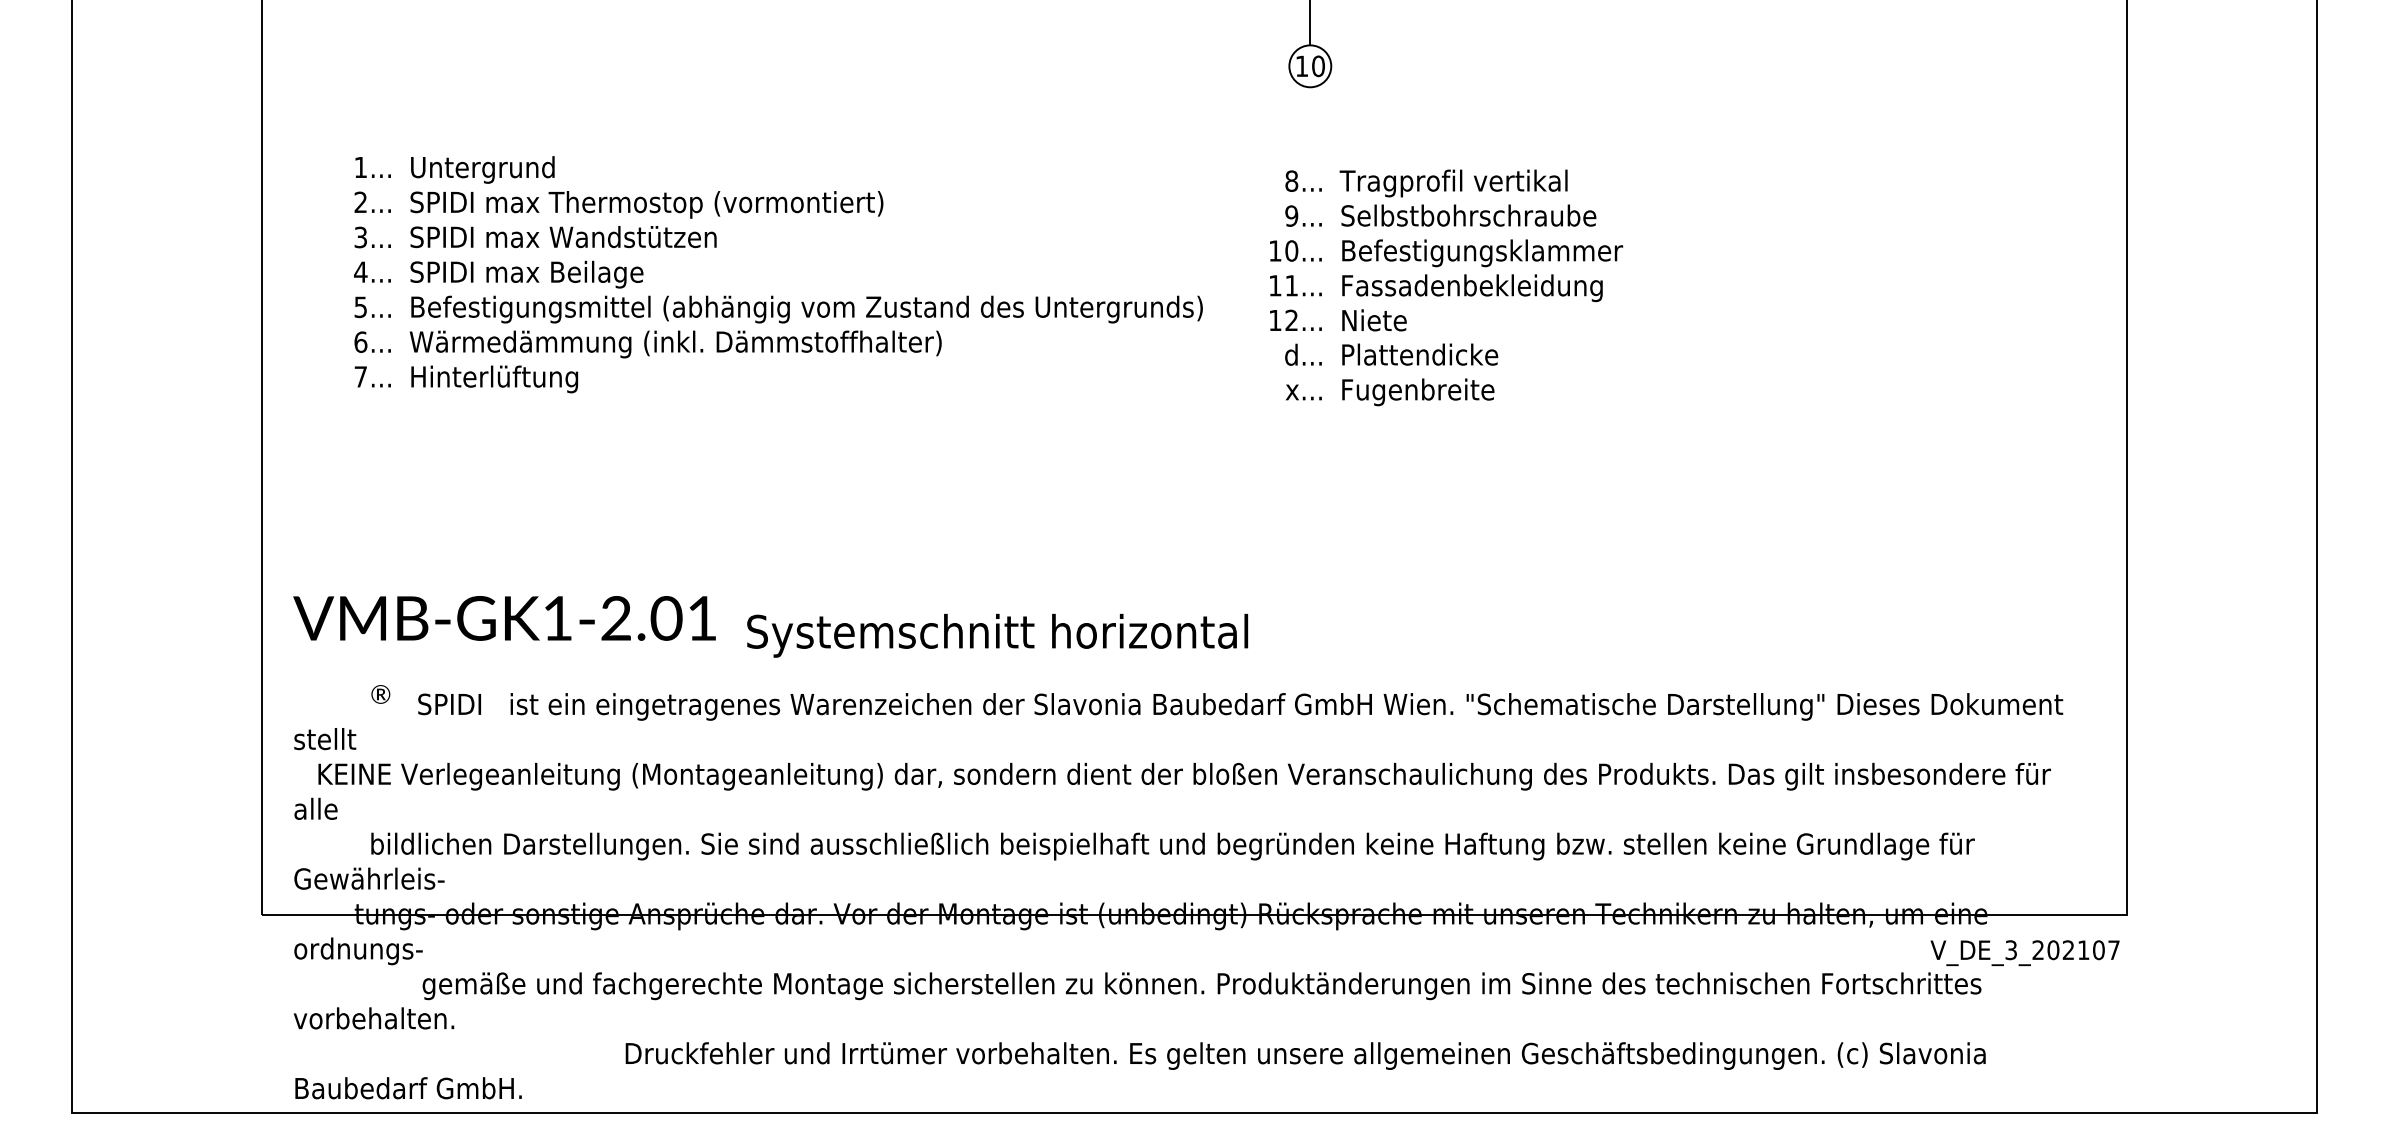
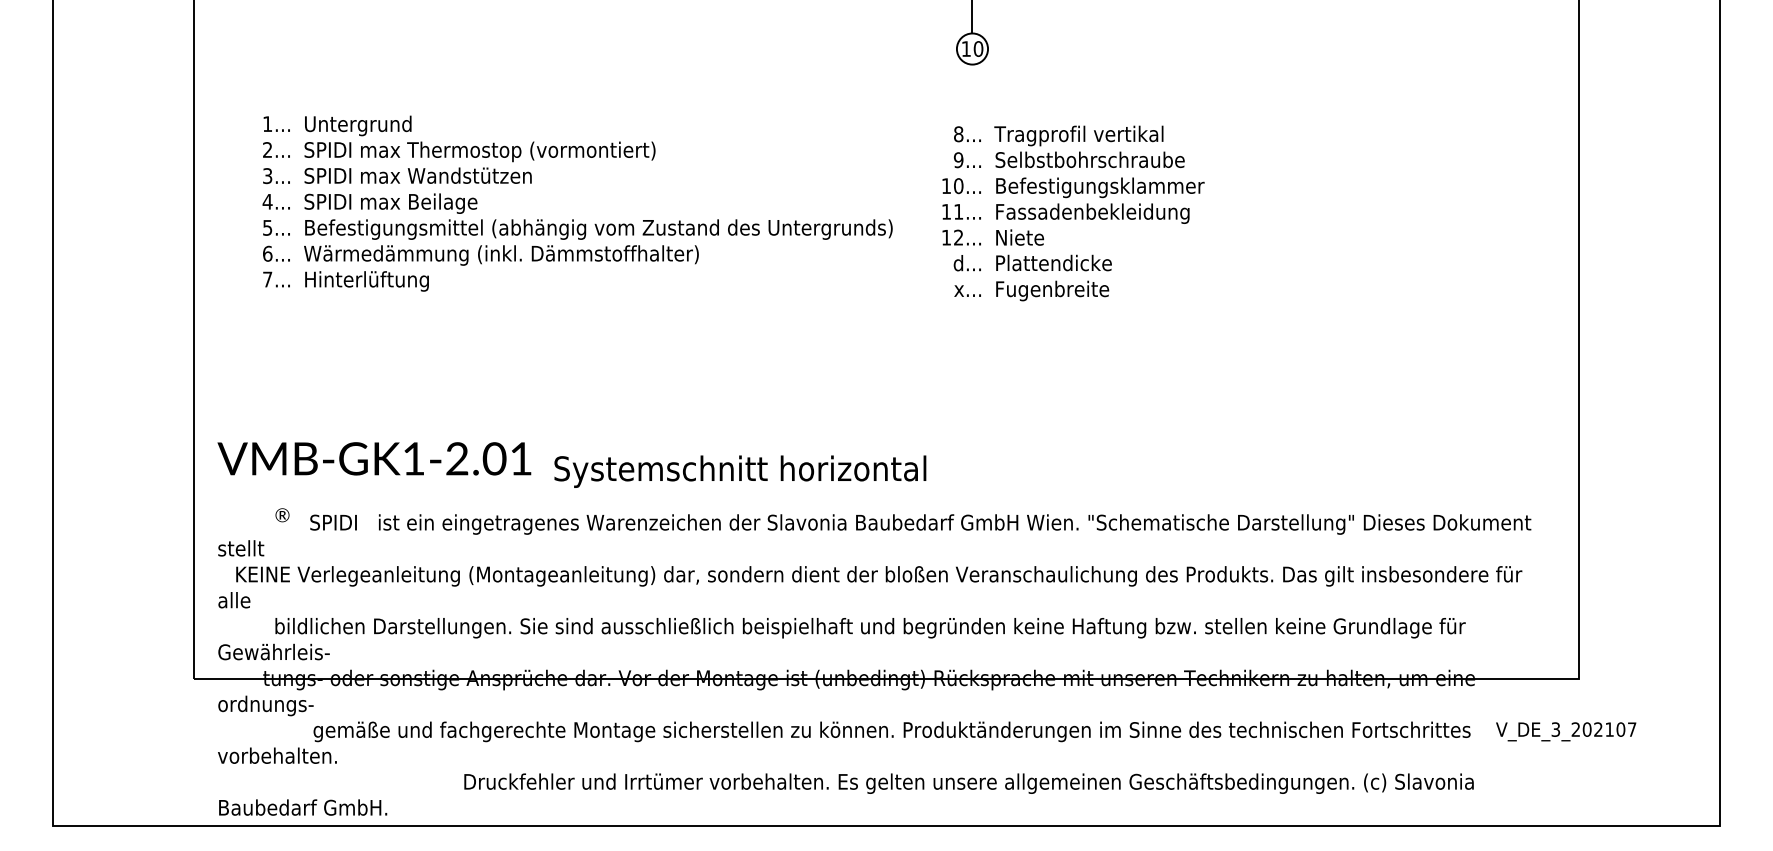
text: (2024, 952) -> (1565, 731), moved

